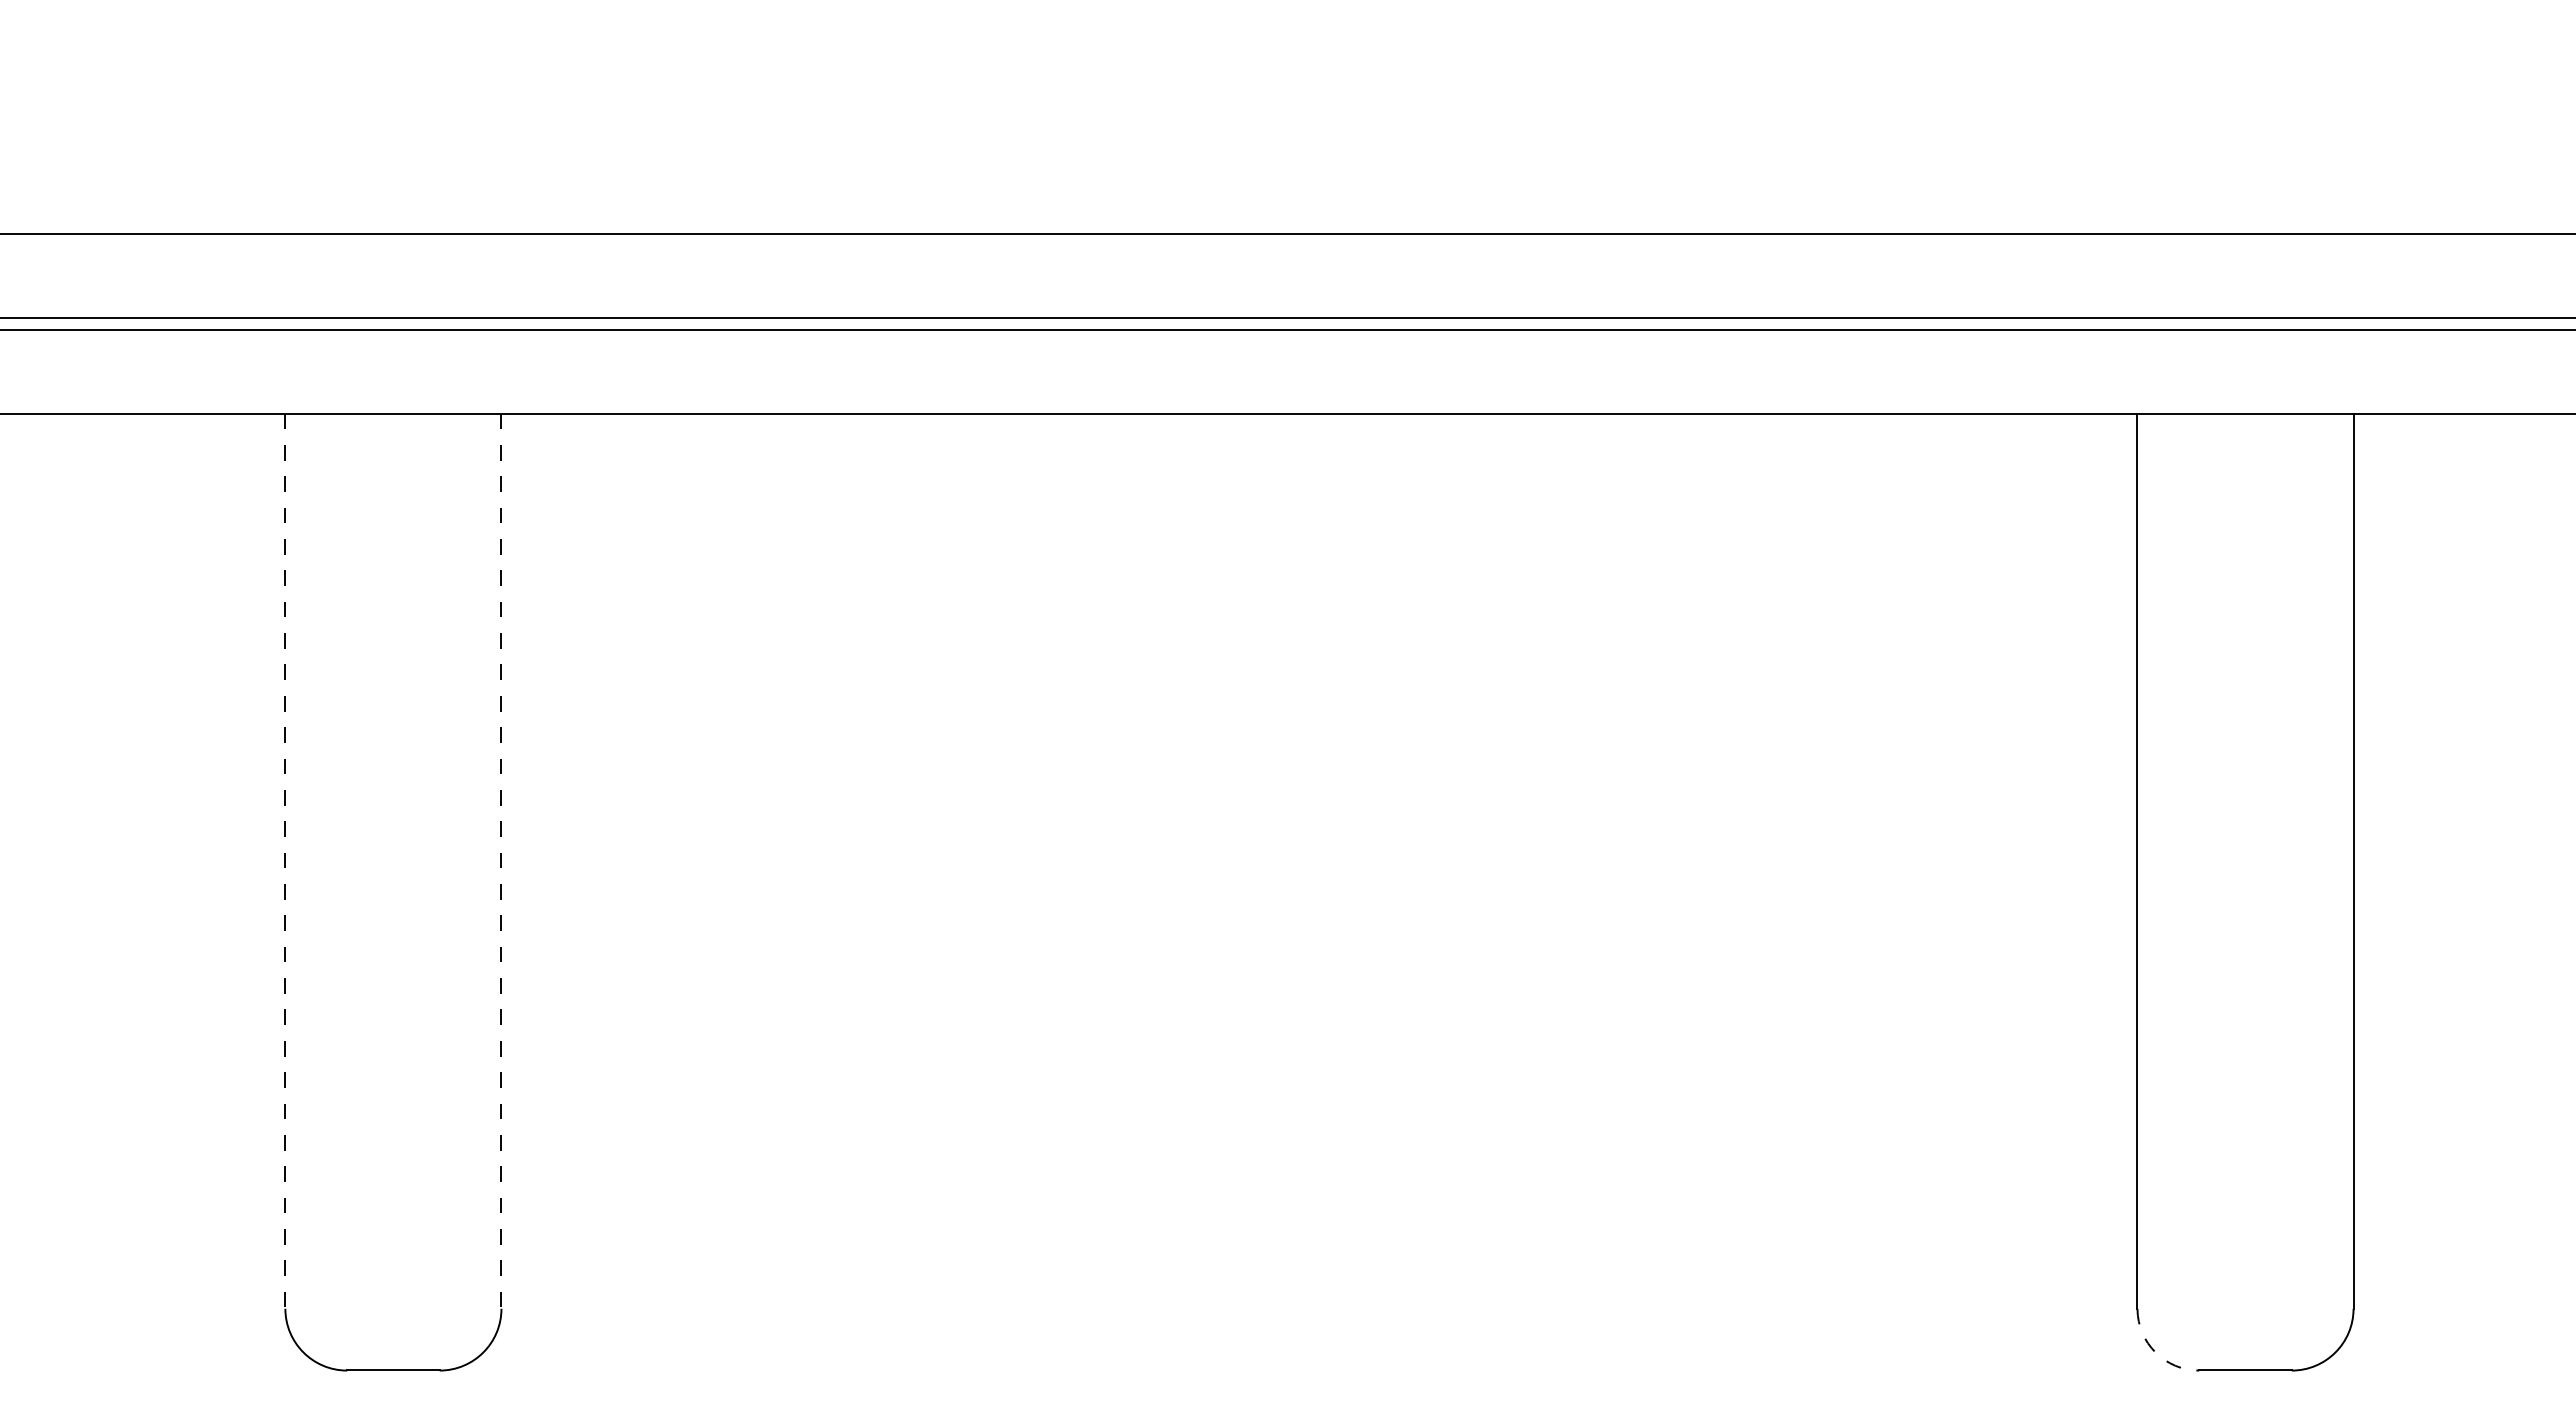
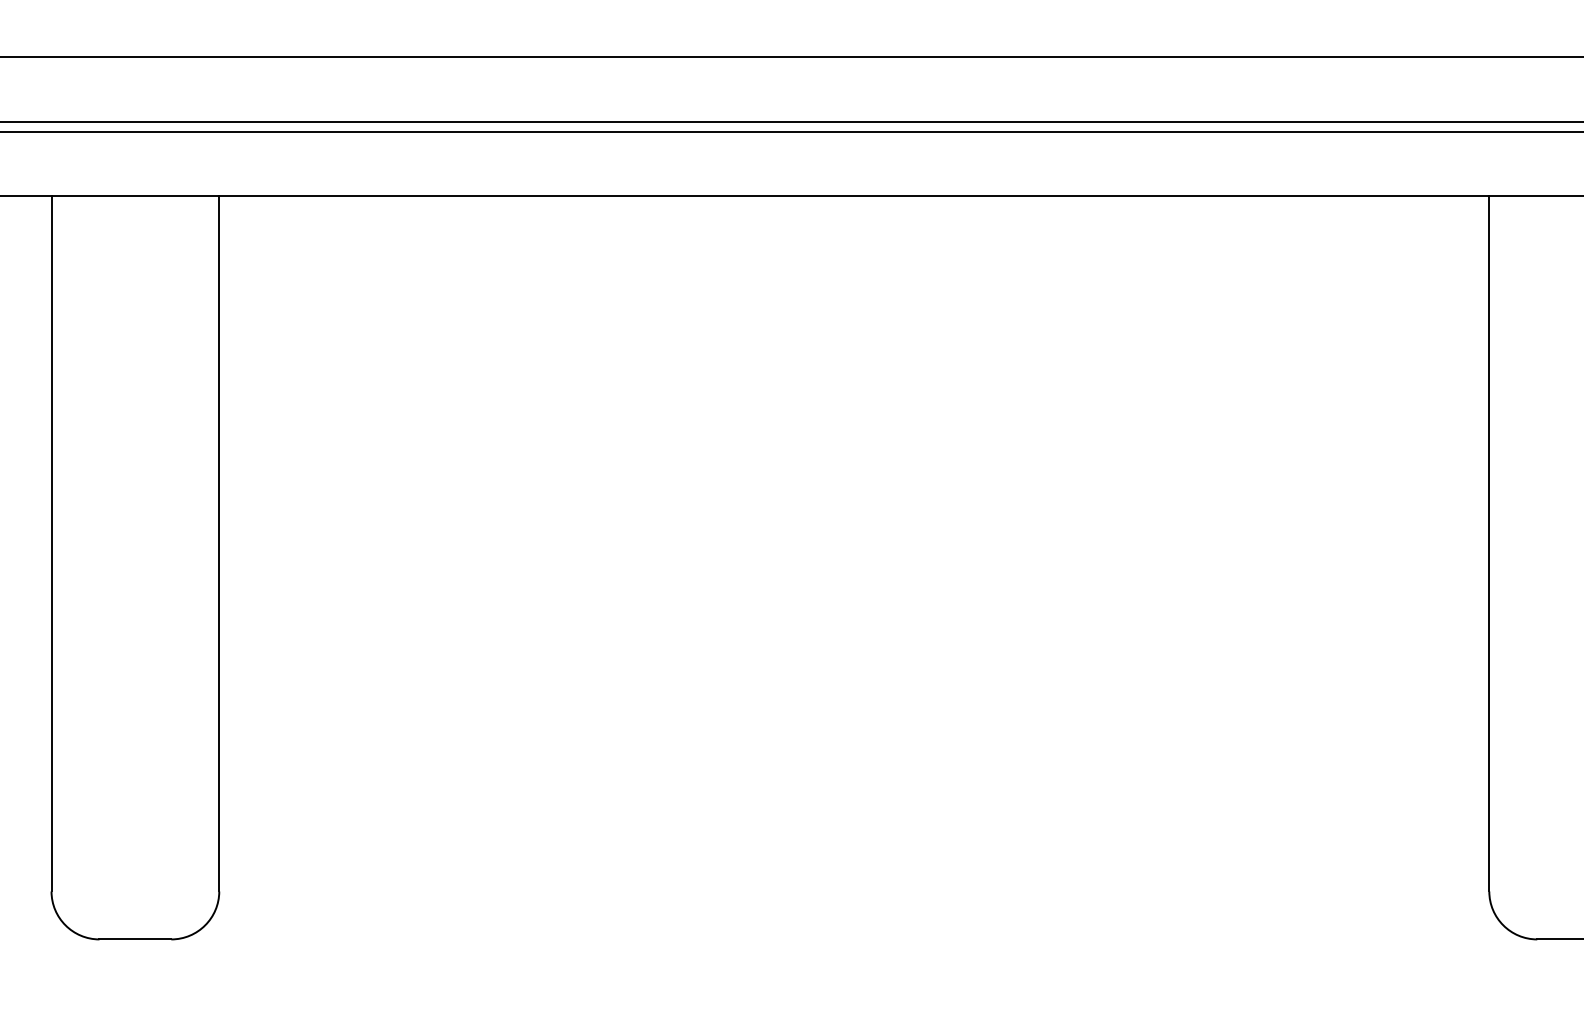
line: (285, 861) -> (51, 544), dashed -> solid
line: (501, 861) -> (219, 544), dashed -> solid
arc: (2155, 1352) -> (1503, 925), dashed -> solid

